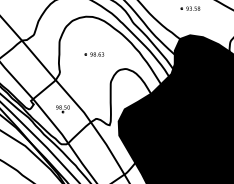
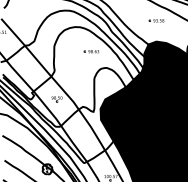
part: (94, 54) -> (91, 51), moved

